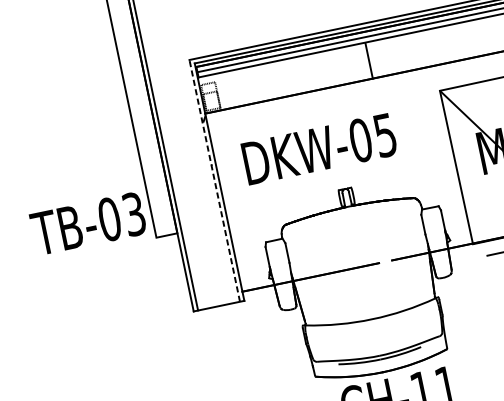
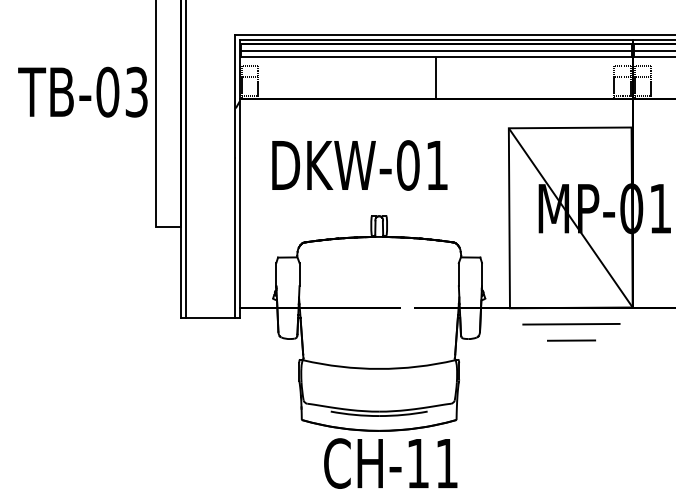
text: (384, 135) -> (436, 165), DKW-05 -> DKW-01
line: (214, 180) -> (234, 176), dashed -> solid
text: (87, 223) -> (82, 91), moved

